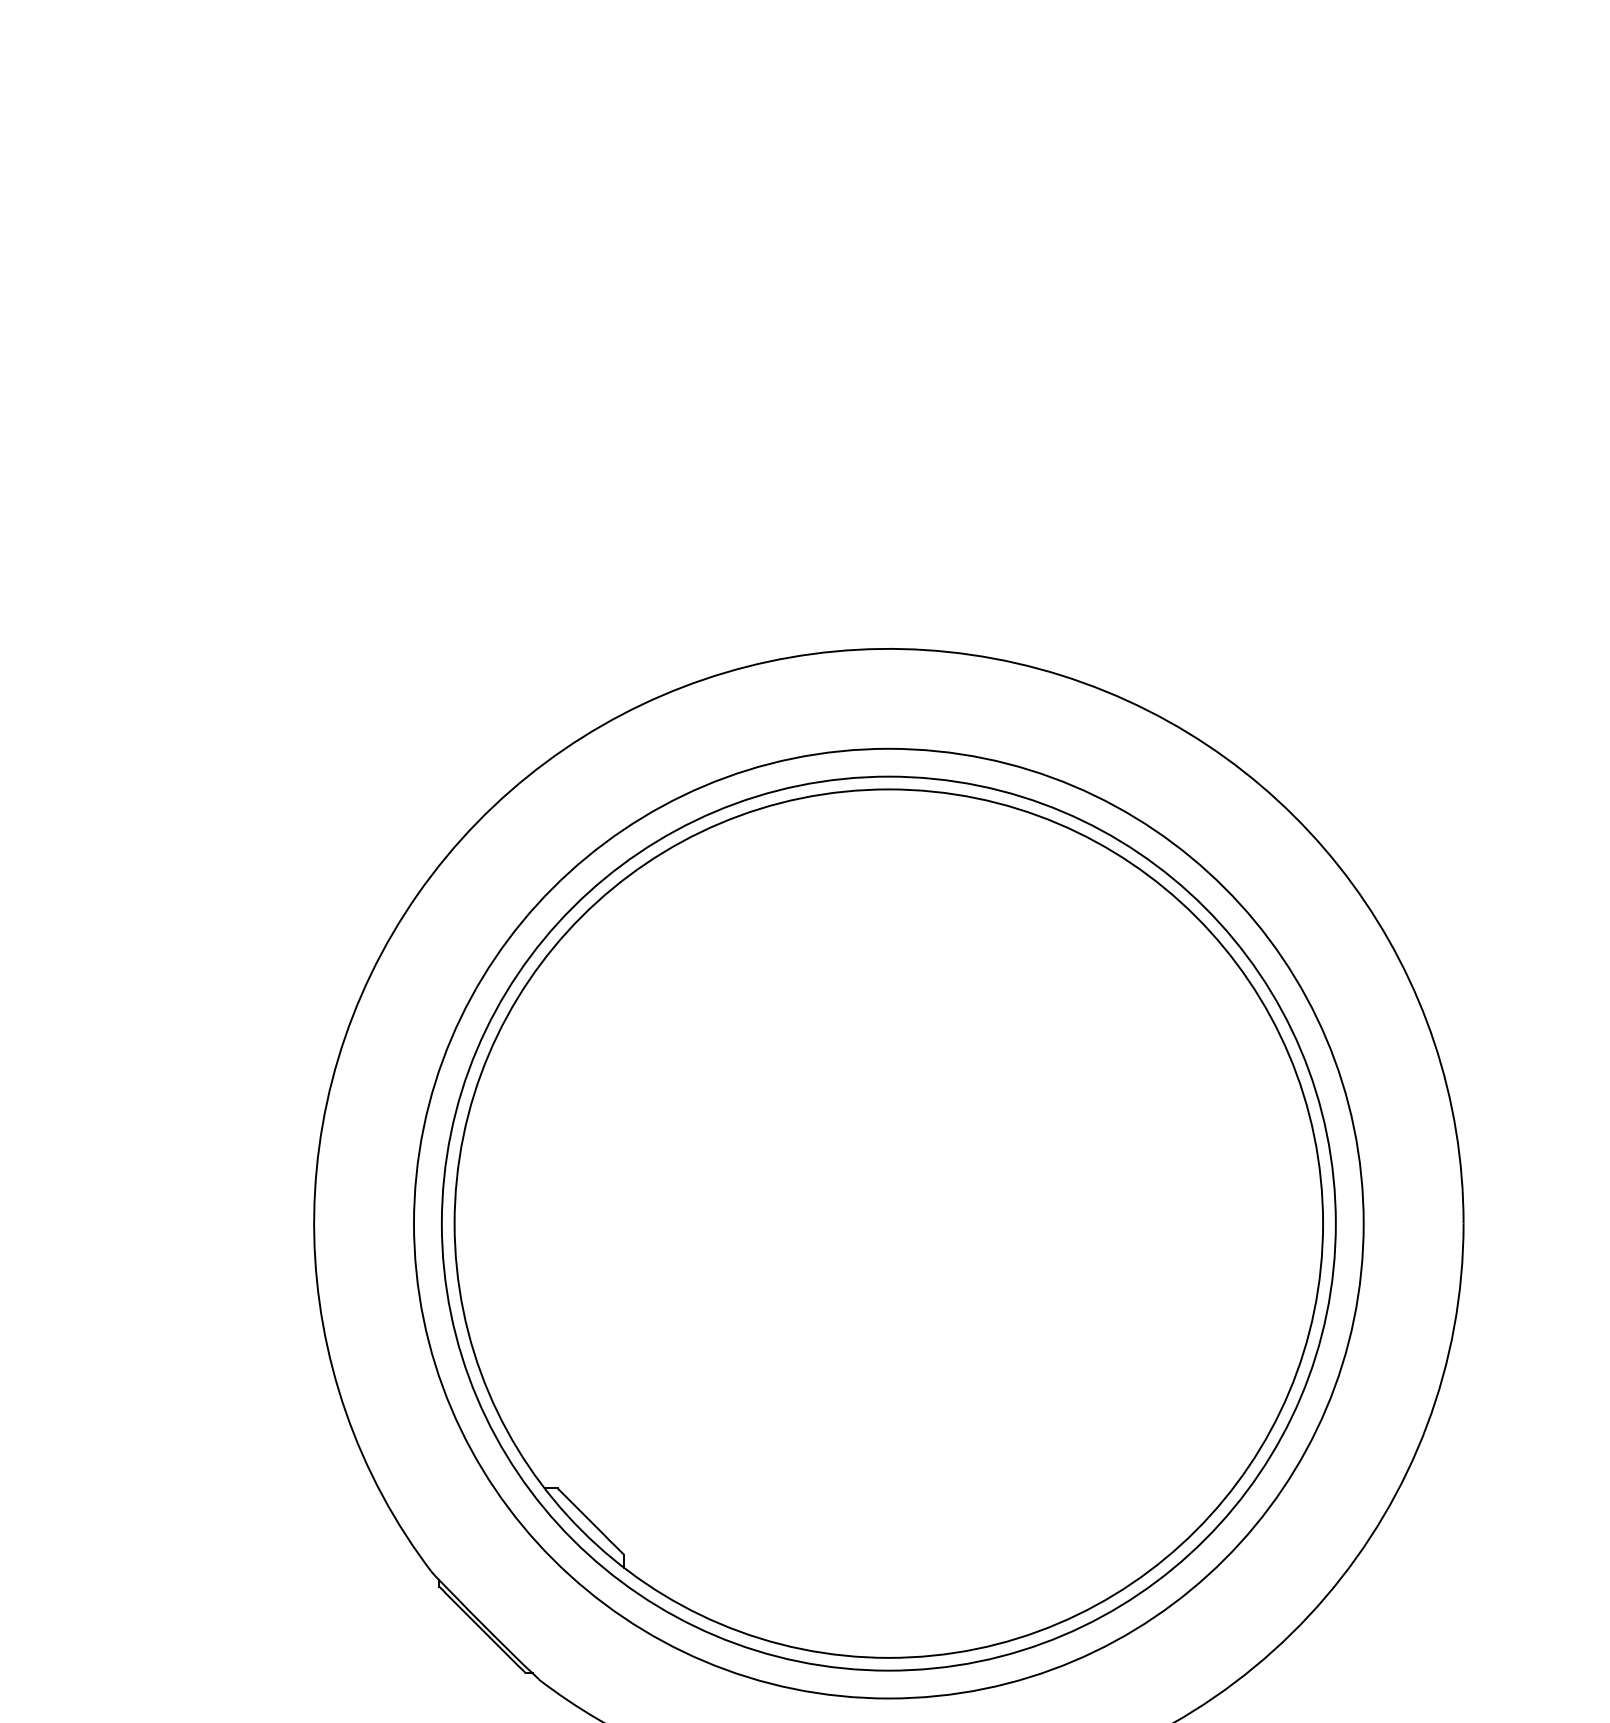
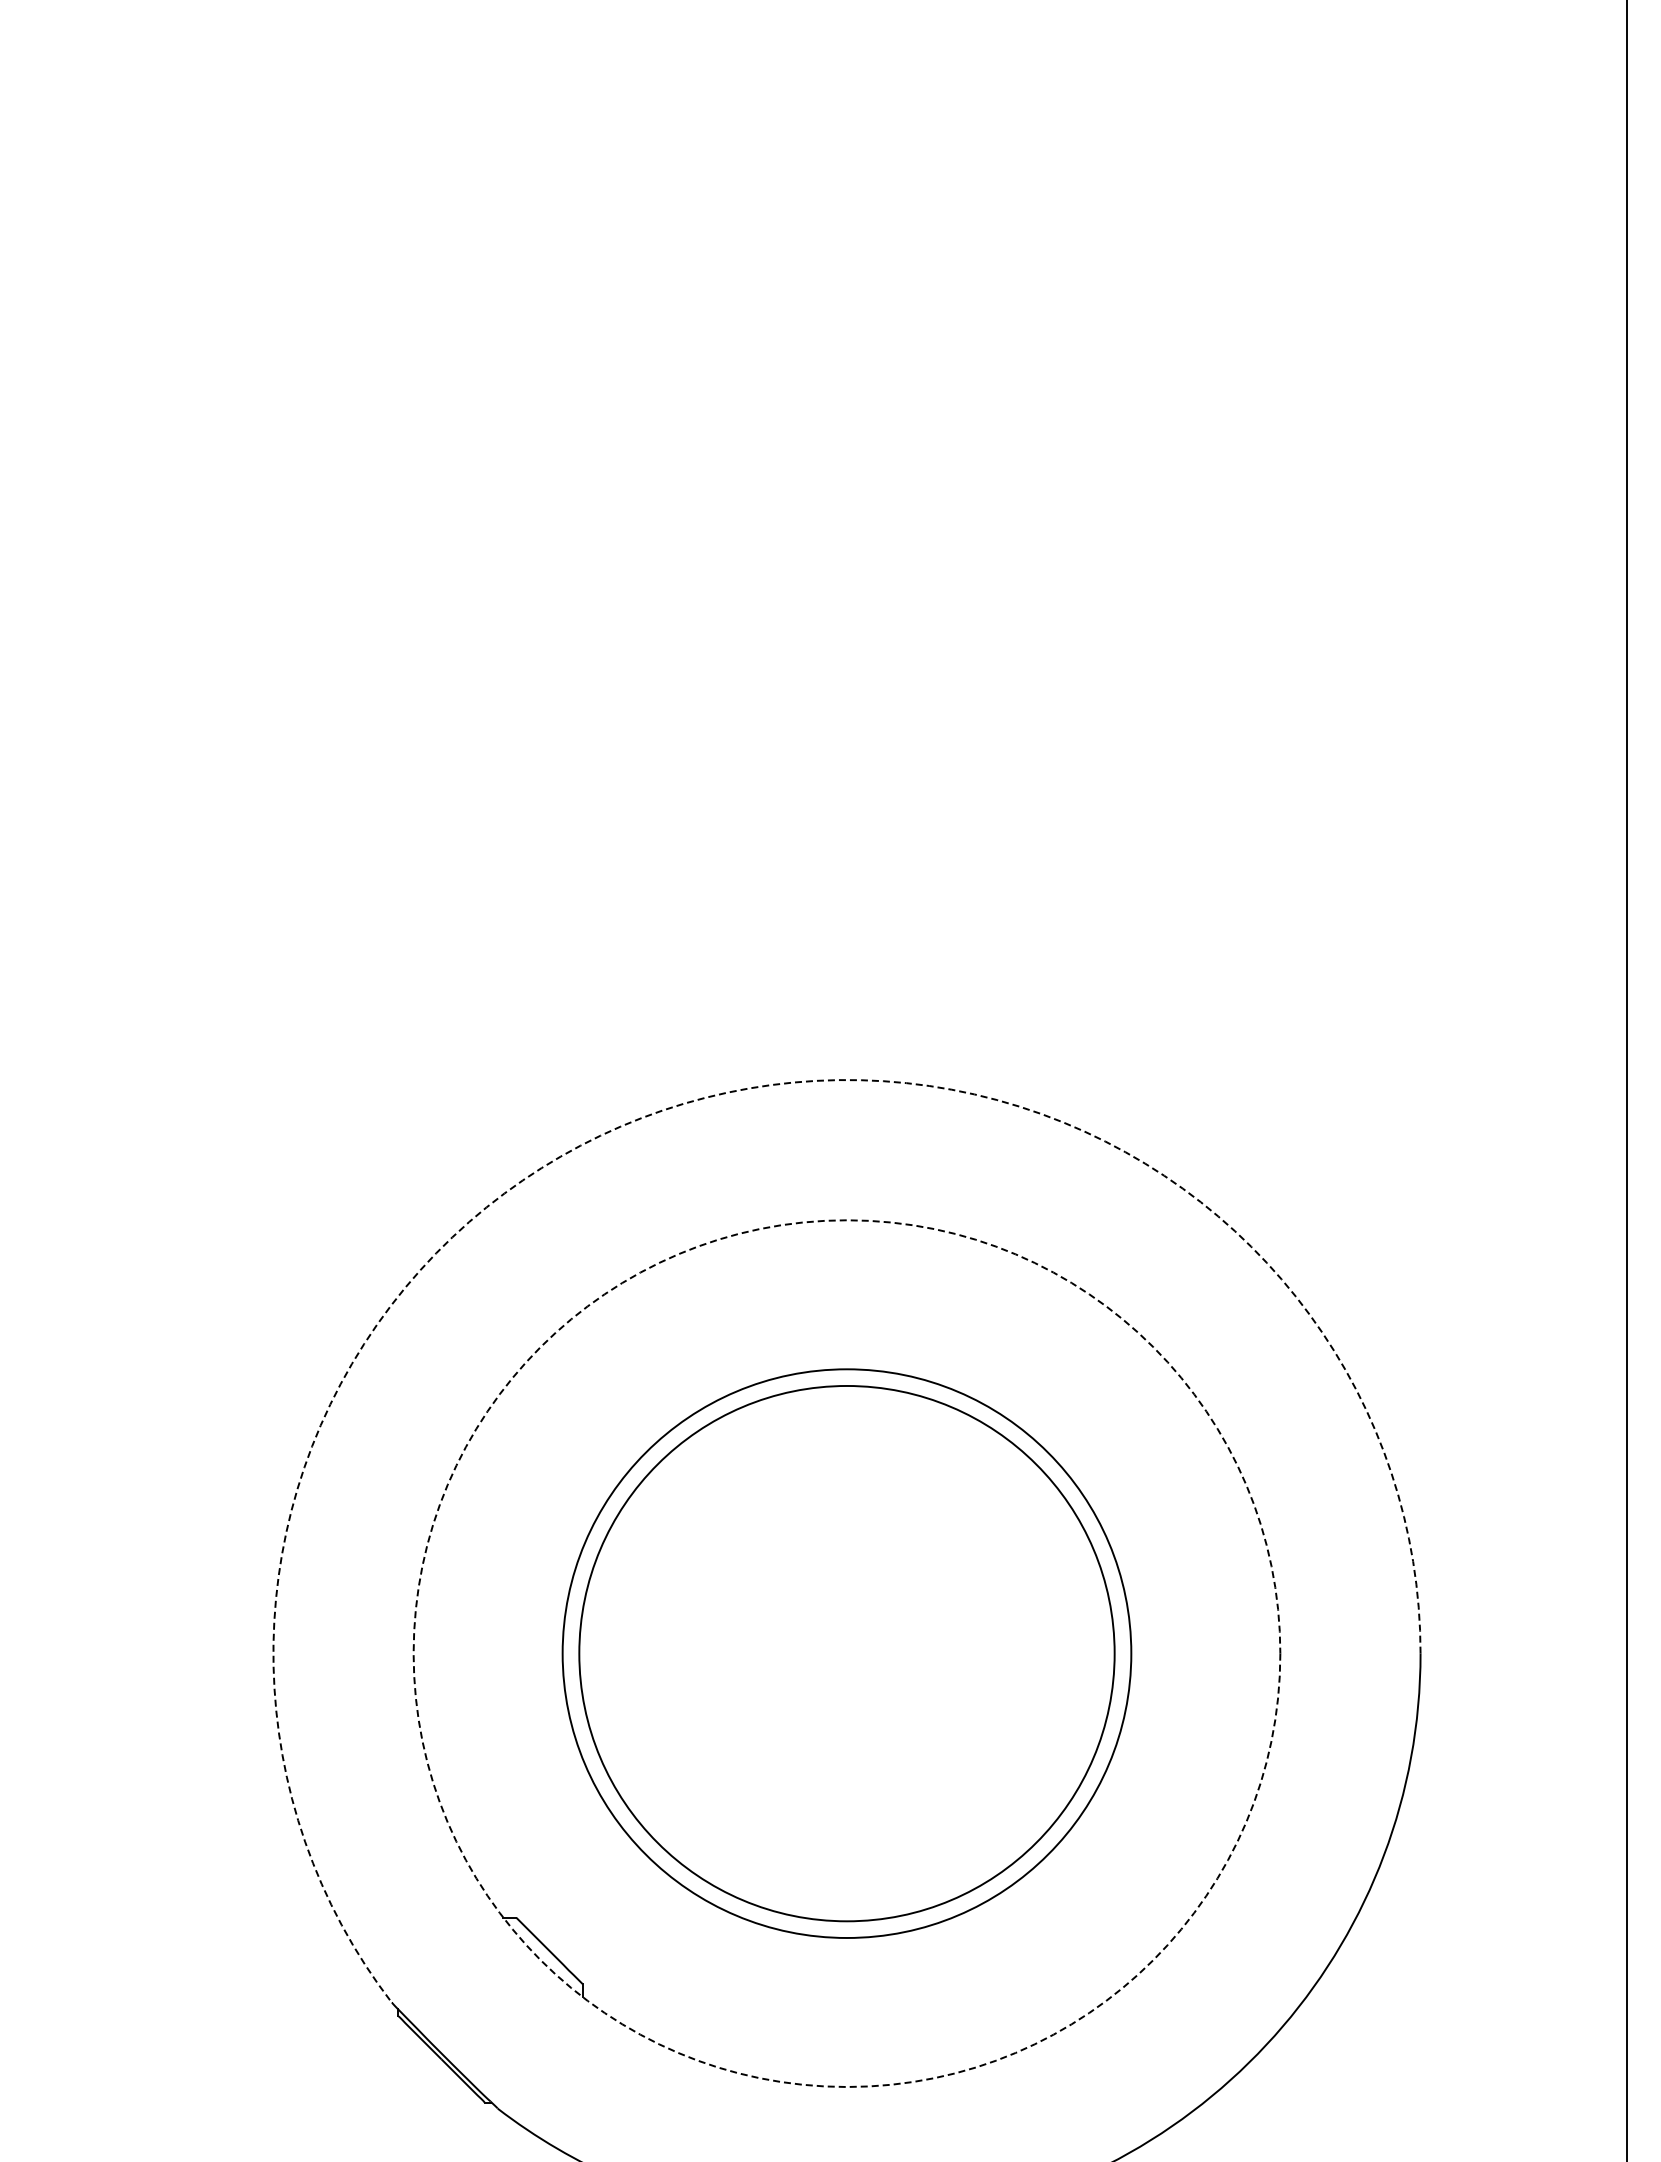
arc: (703, 679) -> (662, 1110), solid -> dashed
circle: (888, 1223) -> (846, 1653), size x0.6
circle: (888, 1223) -> (846, 1653), size x0.6
circle: (888, 1223) -> (846, 1653), solid -> dashed

